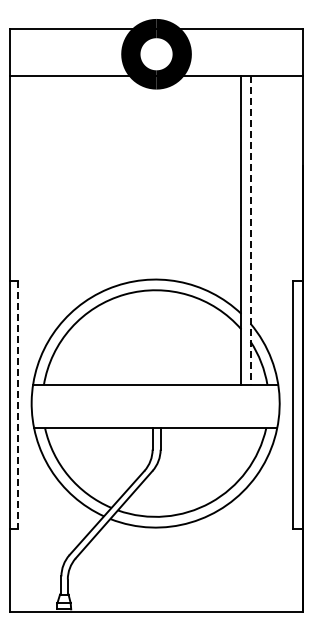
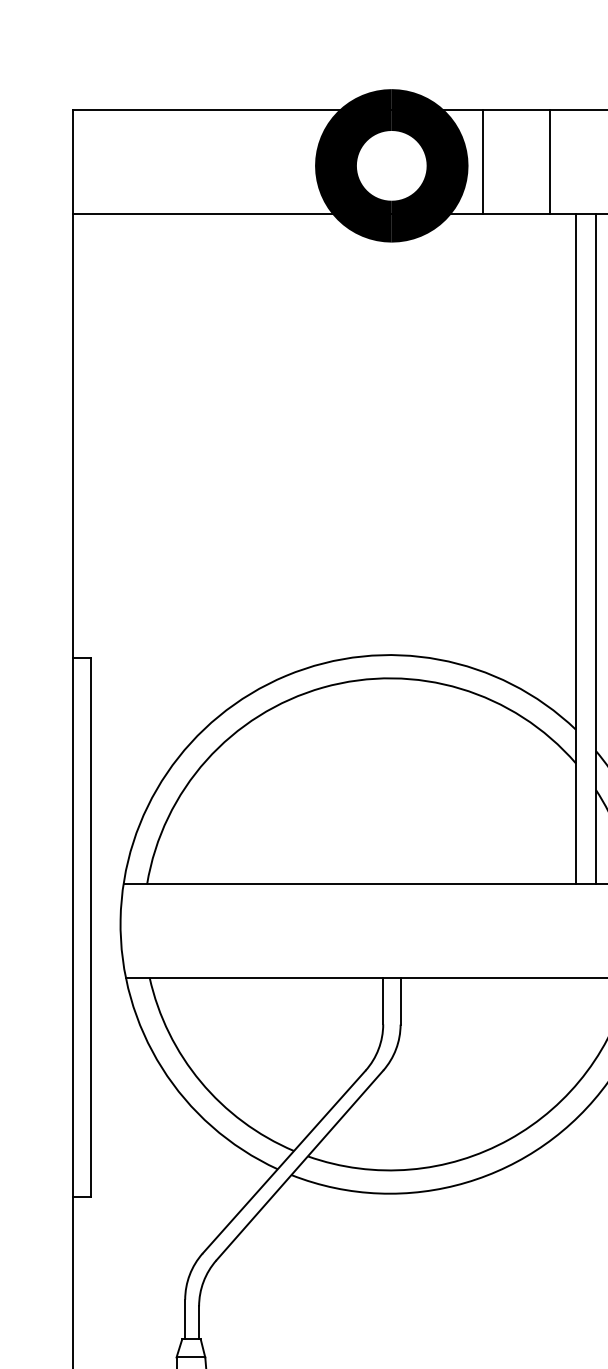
line: (198, 52) -> (482, 162), added
line: (229, 52) -> (550, 162), added
line: (250, 231) -> (595, 550), dashed -> solid
line: (17, 405) -> (89, 928), dashed -> solid

